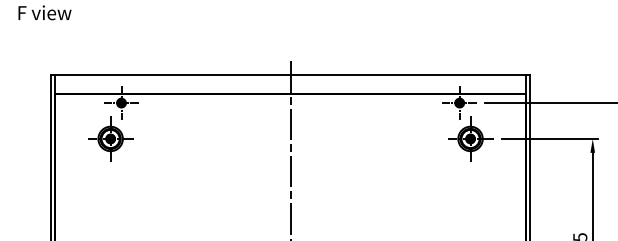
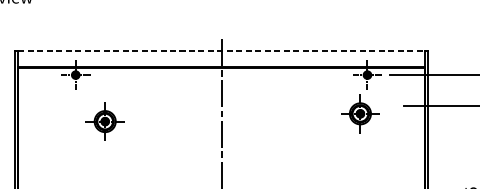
line: (290, 75) -> (221, 51), solid -> dashed
part: (110, 138) -> (105, 121), moved
part: (470, 138) -> (360, 113), moved

